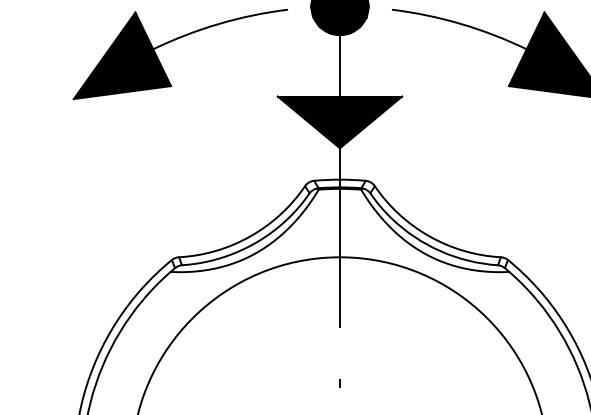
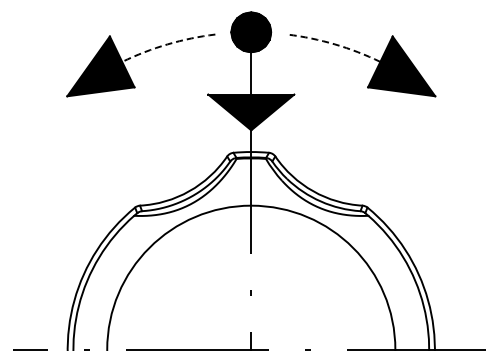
arc: (218, 24) -> (167, 44), solid -> dashed
arc: (460, 24) -> (334, 44), solid -> dashed

